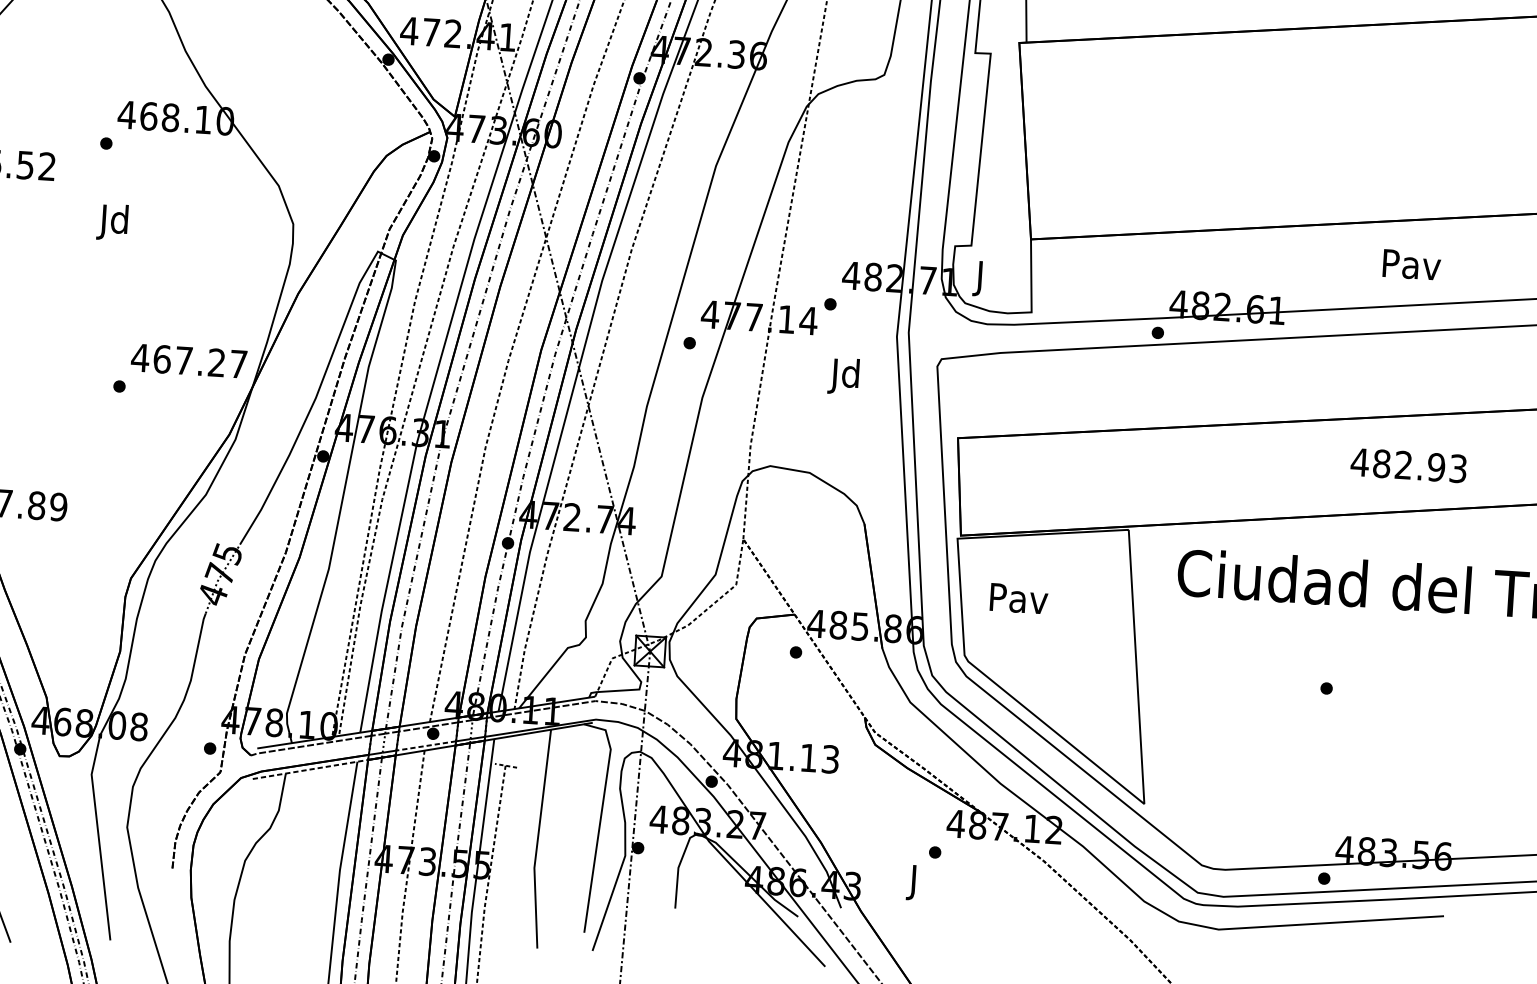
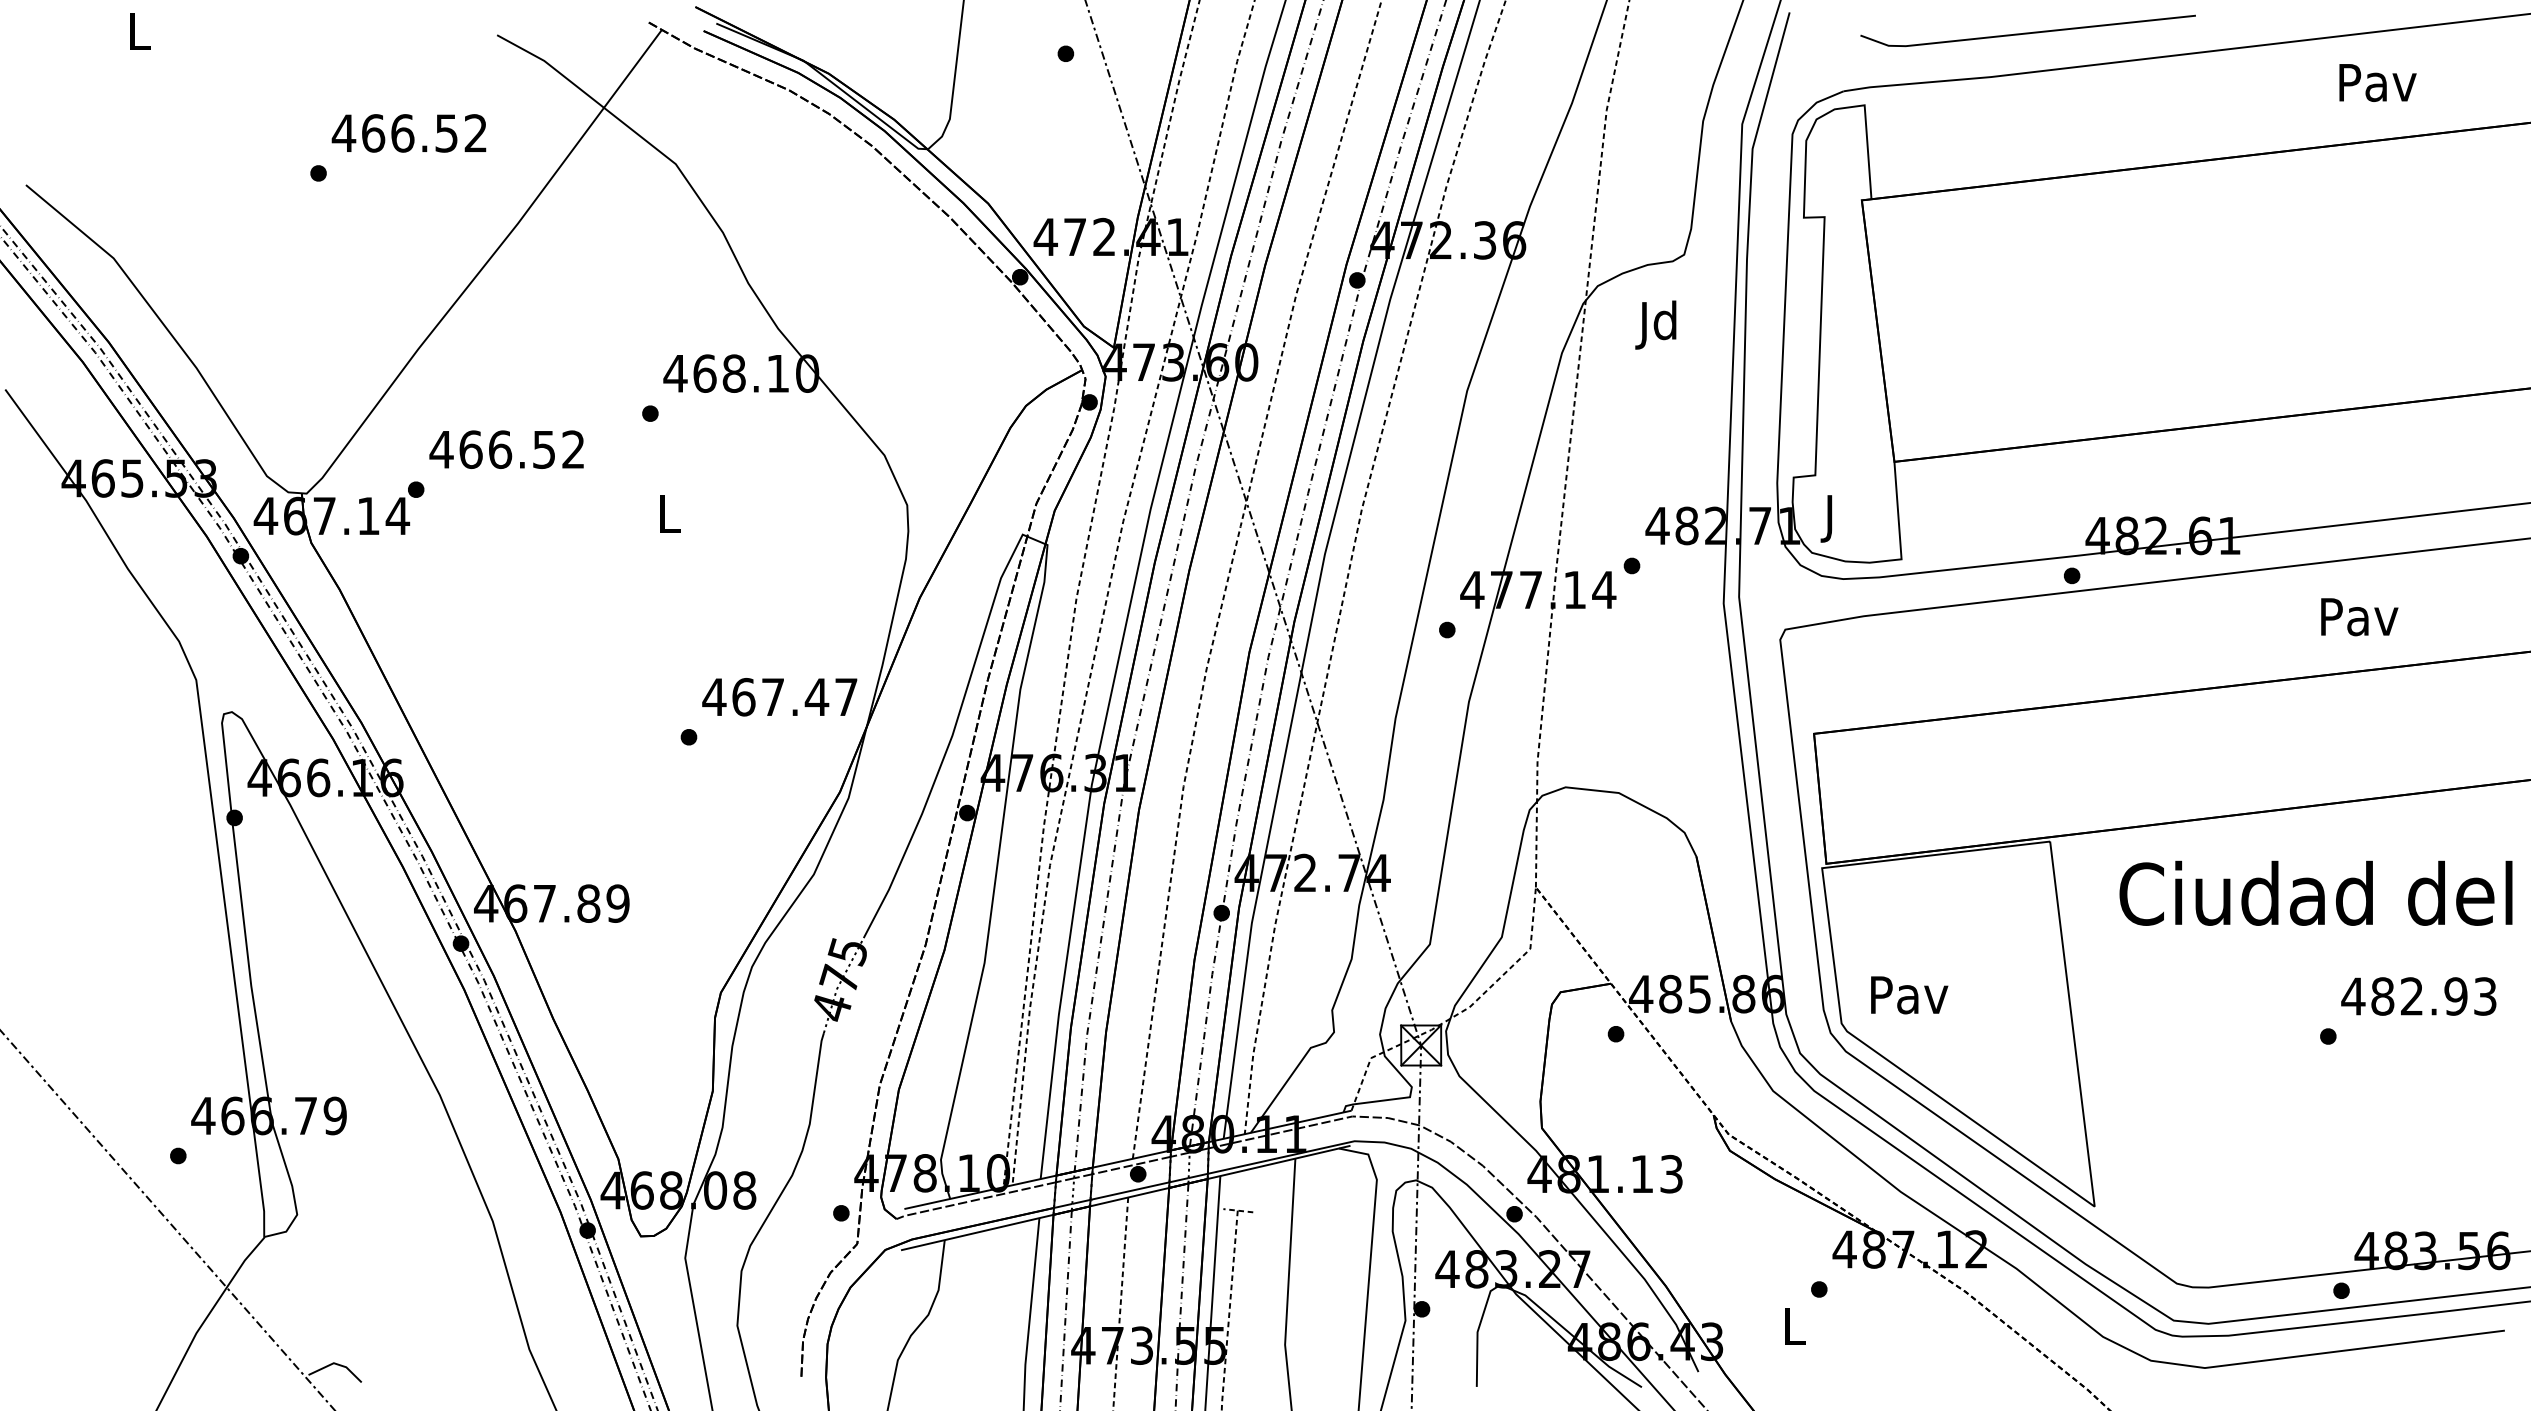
text: (111, 221) -> (664, 517), Jd -> L
text: (1411, 265) -> (2359, 617), moved
text: (216, 362) -> (816, 696), 467.27 -> 467.47
text: (843, 375) -> (1655, 324), moved
text: (1408, 465) -> (2418, 996), moved
text: (1019, 599) -> (1909, 995), moved
line: (425, 746) -> (1129, 1191), dashed -> solid
line: (311, 769) -> (978, 1232), dashed -> solid
text: (914, 882) -> (1794, 1331), J -> L

